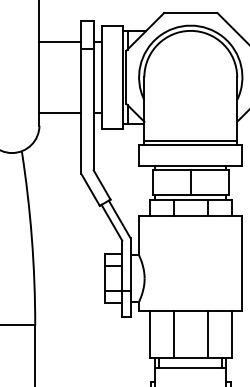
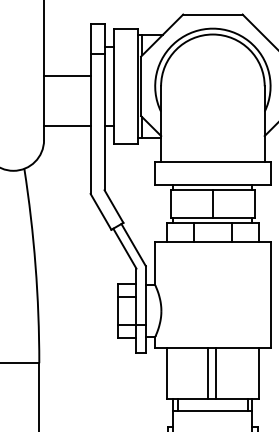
line: (60, 41) -> (67, 75), moved
line: (190, 140) -> (212, 156), removed
line: (173, 334) -> (207, 373), moved
line: (207, 334) -> (215, 373), moved

